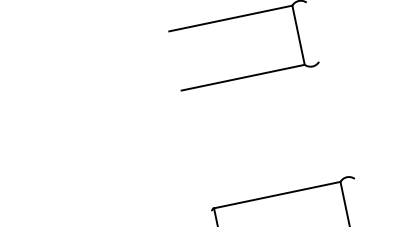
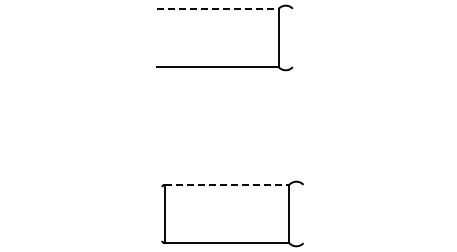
line: (230, 18) -> (217, 8), solid -> dashed
line: (277, 194) -> (227, 184), solid -> dashed

